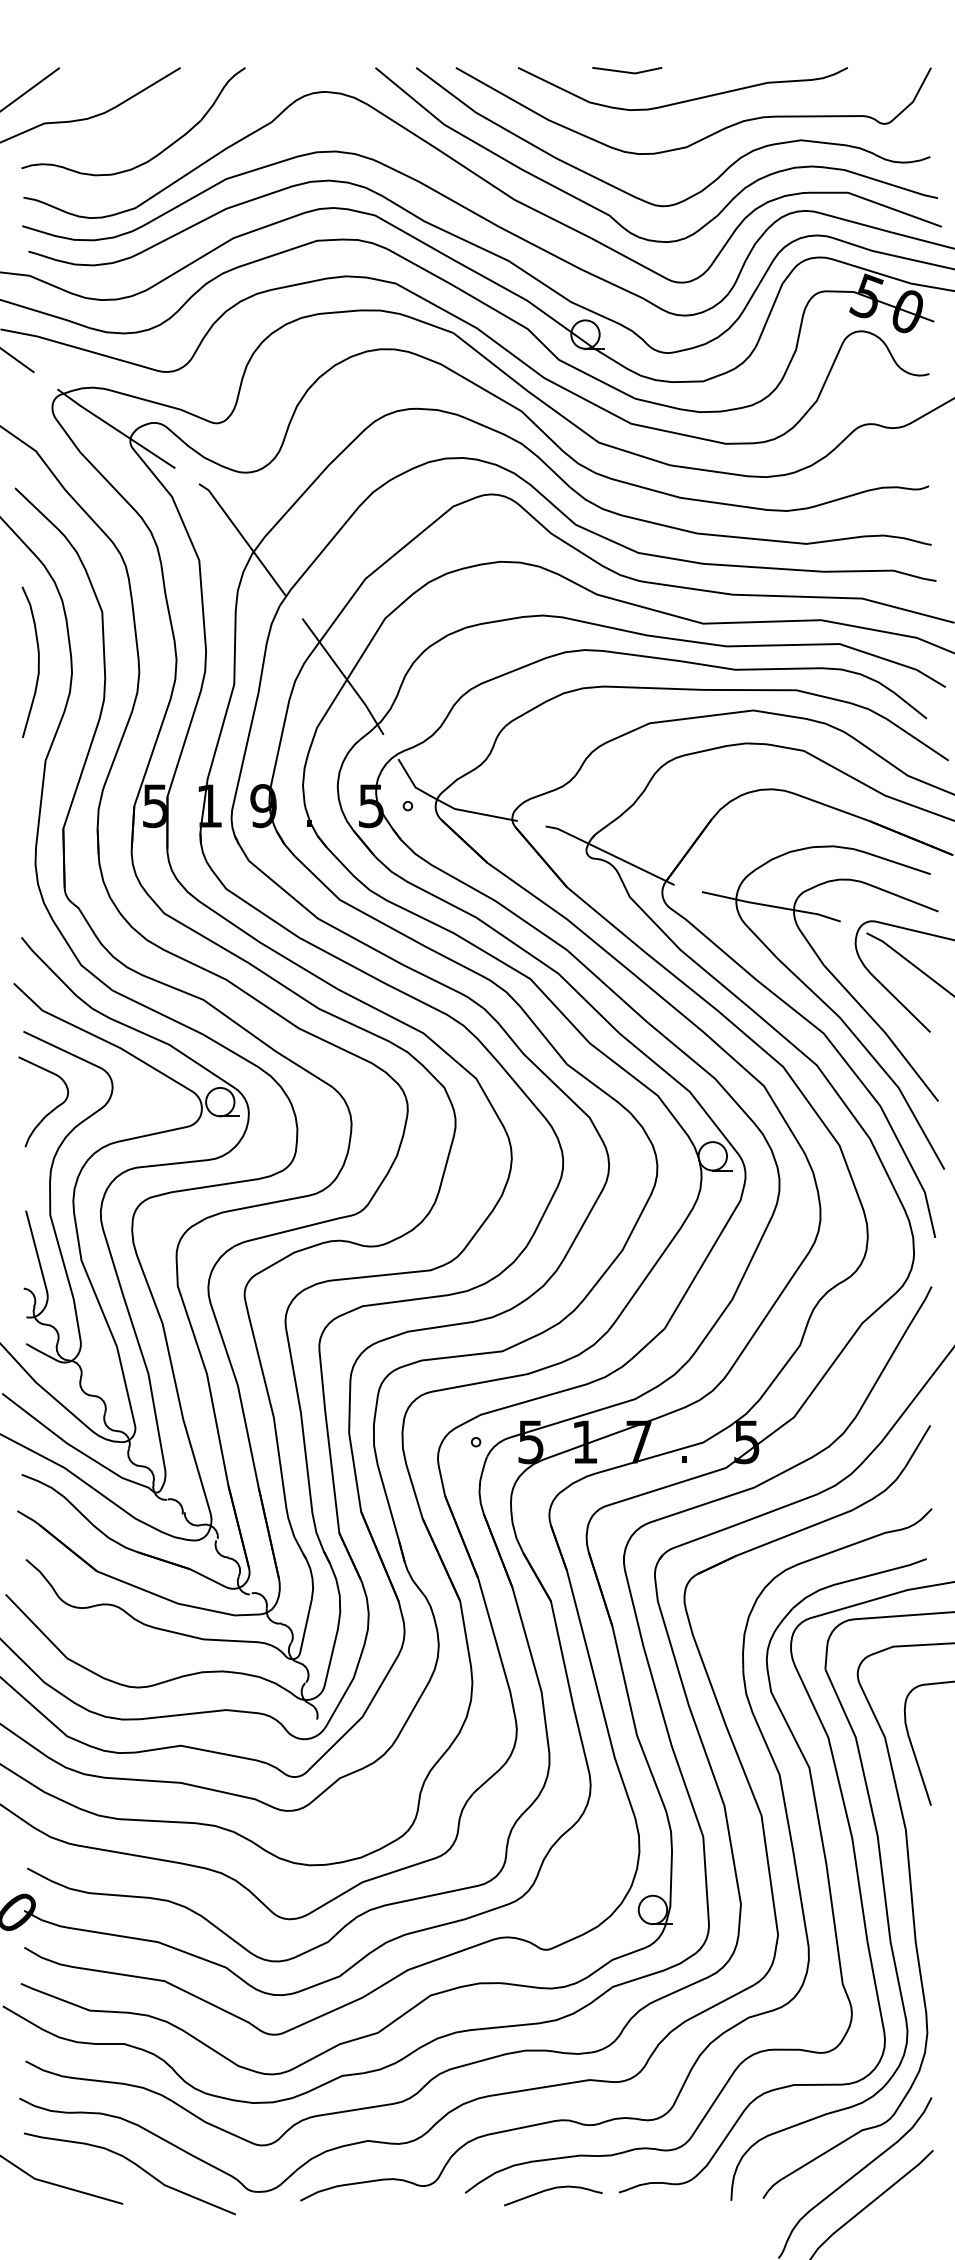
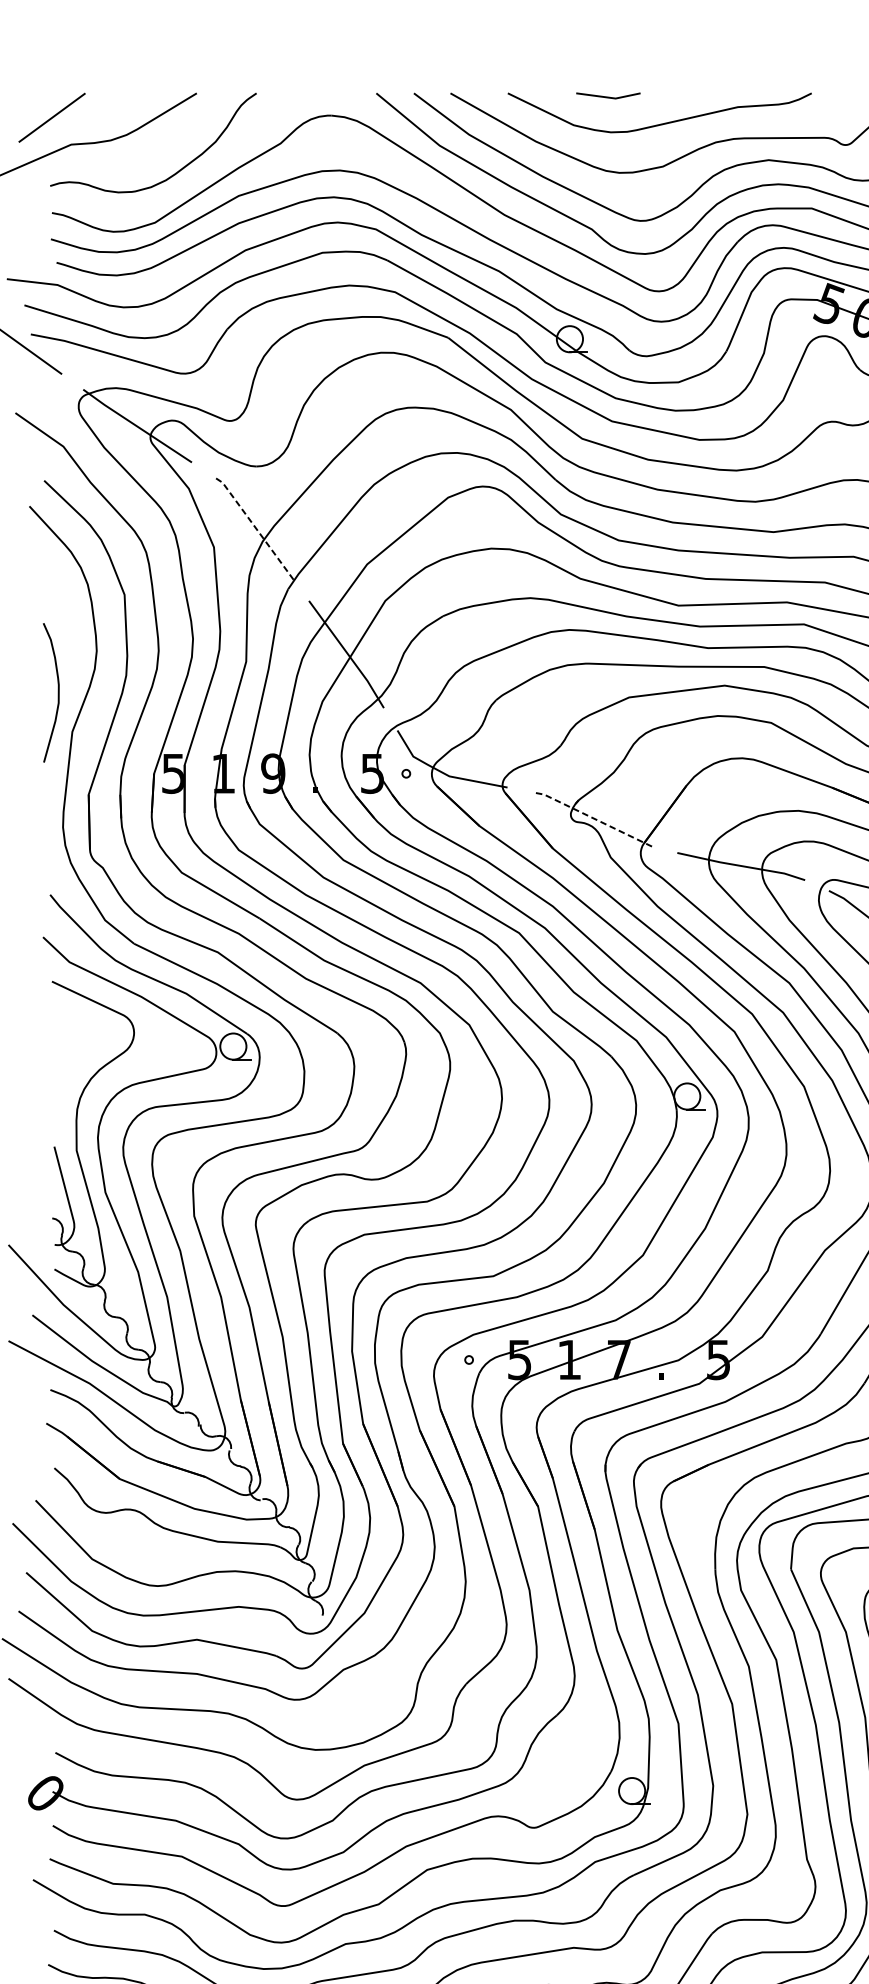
line: (243, 537) -> (254, 526), solid -> dashed
curve: (38, 661) -> (58, 692), moved
line: (609, 853) -> (592, 817), solid -> dashed
curve: (52, 1109) -> (78, 1053), removed

